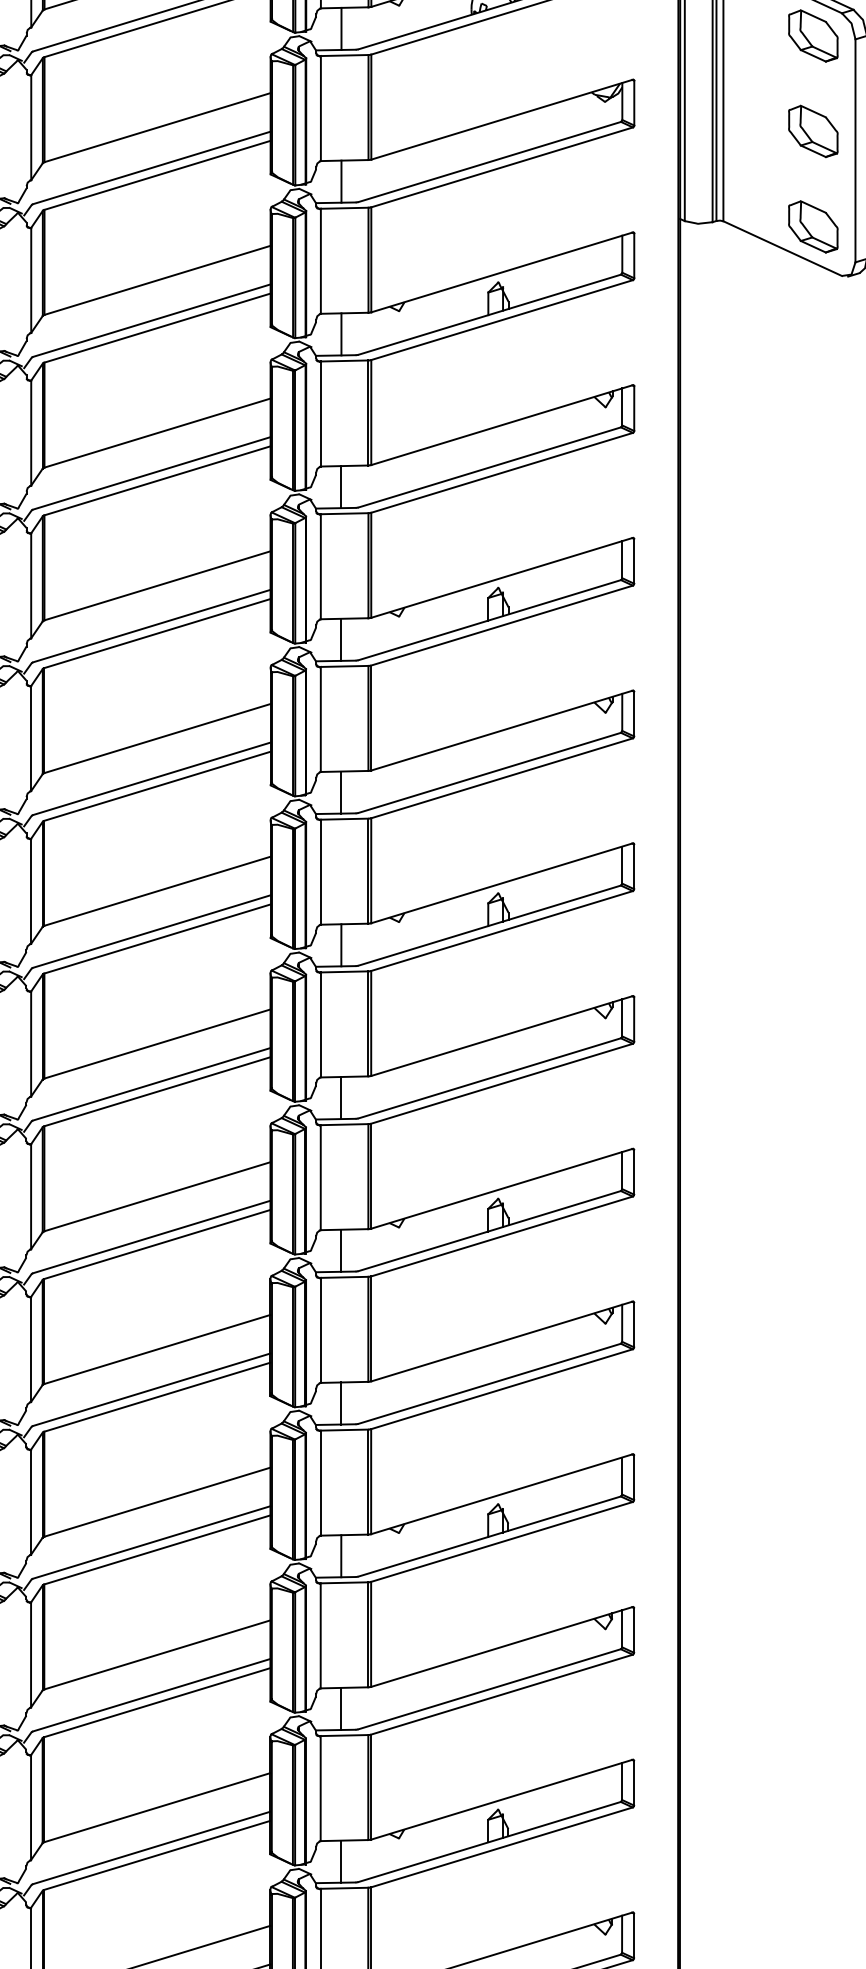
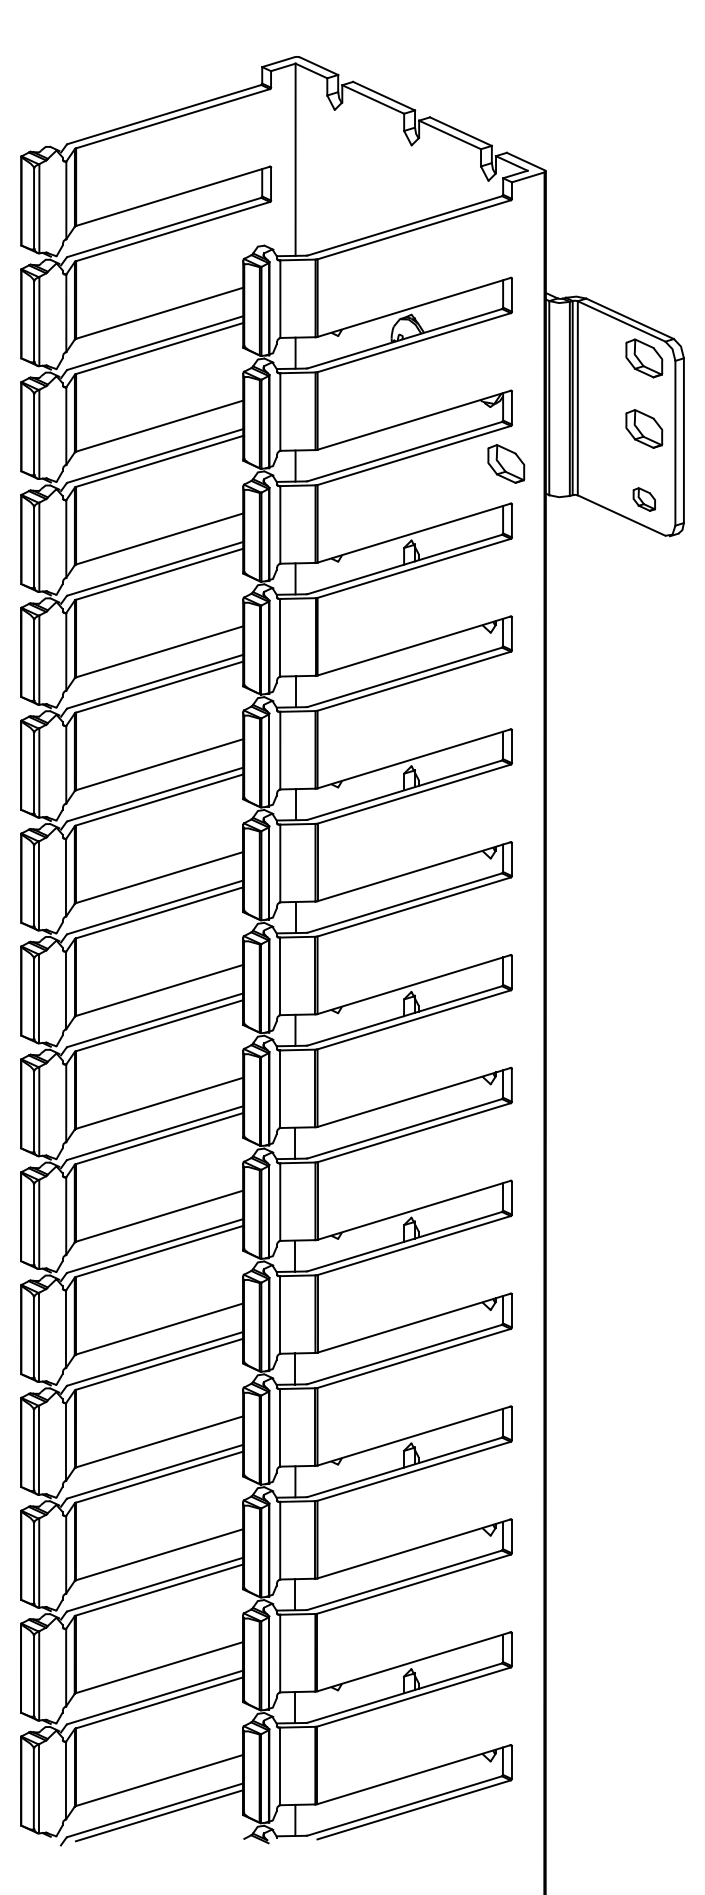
part: (626, 178) -> (506, 463), added
part: (813, 226) -> (644, 499), size x0.6

